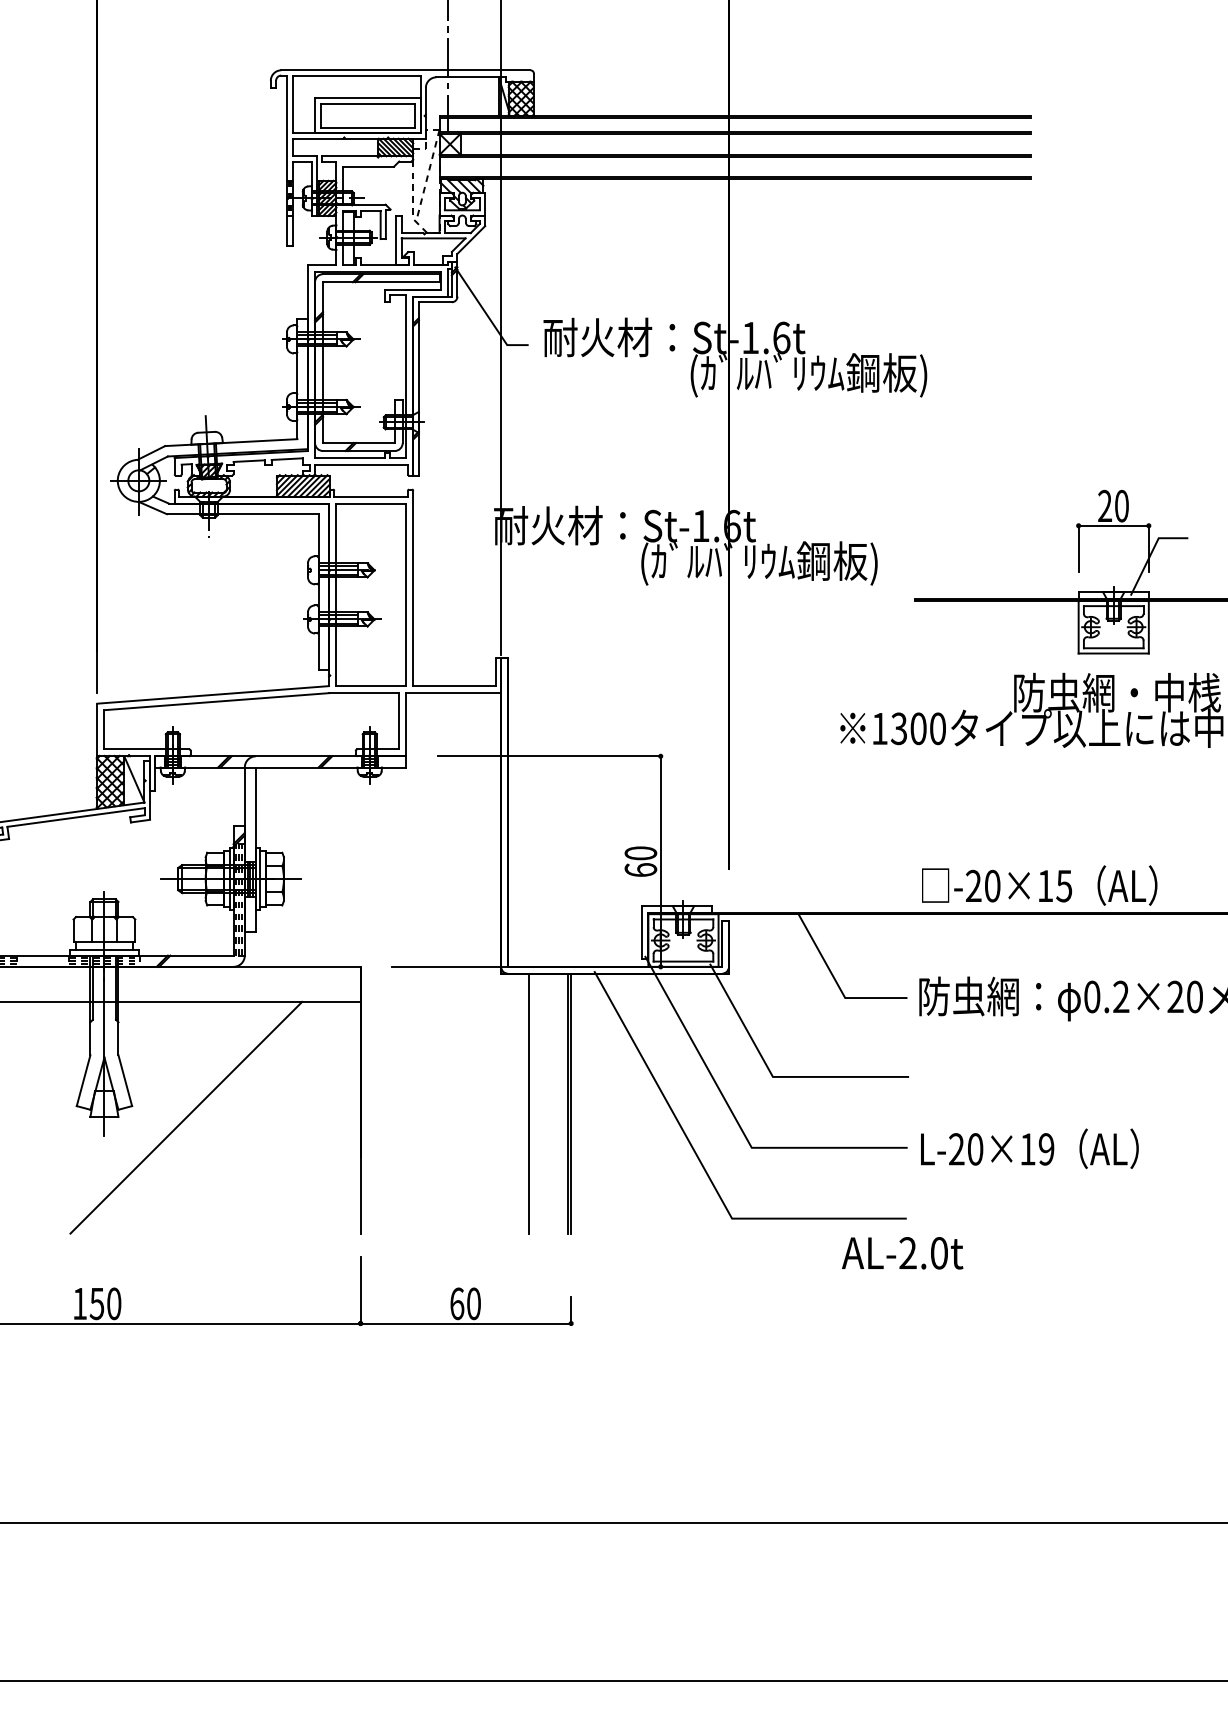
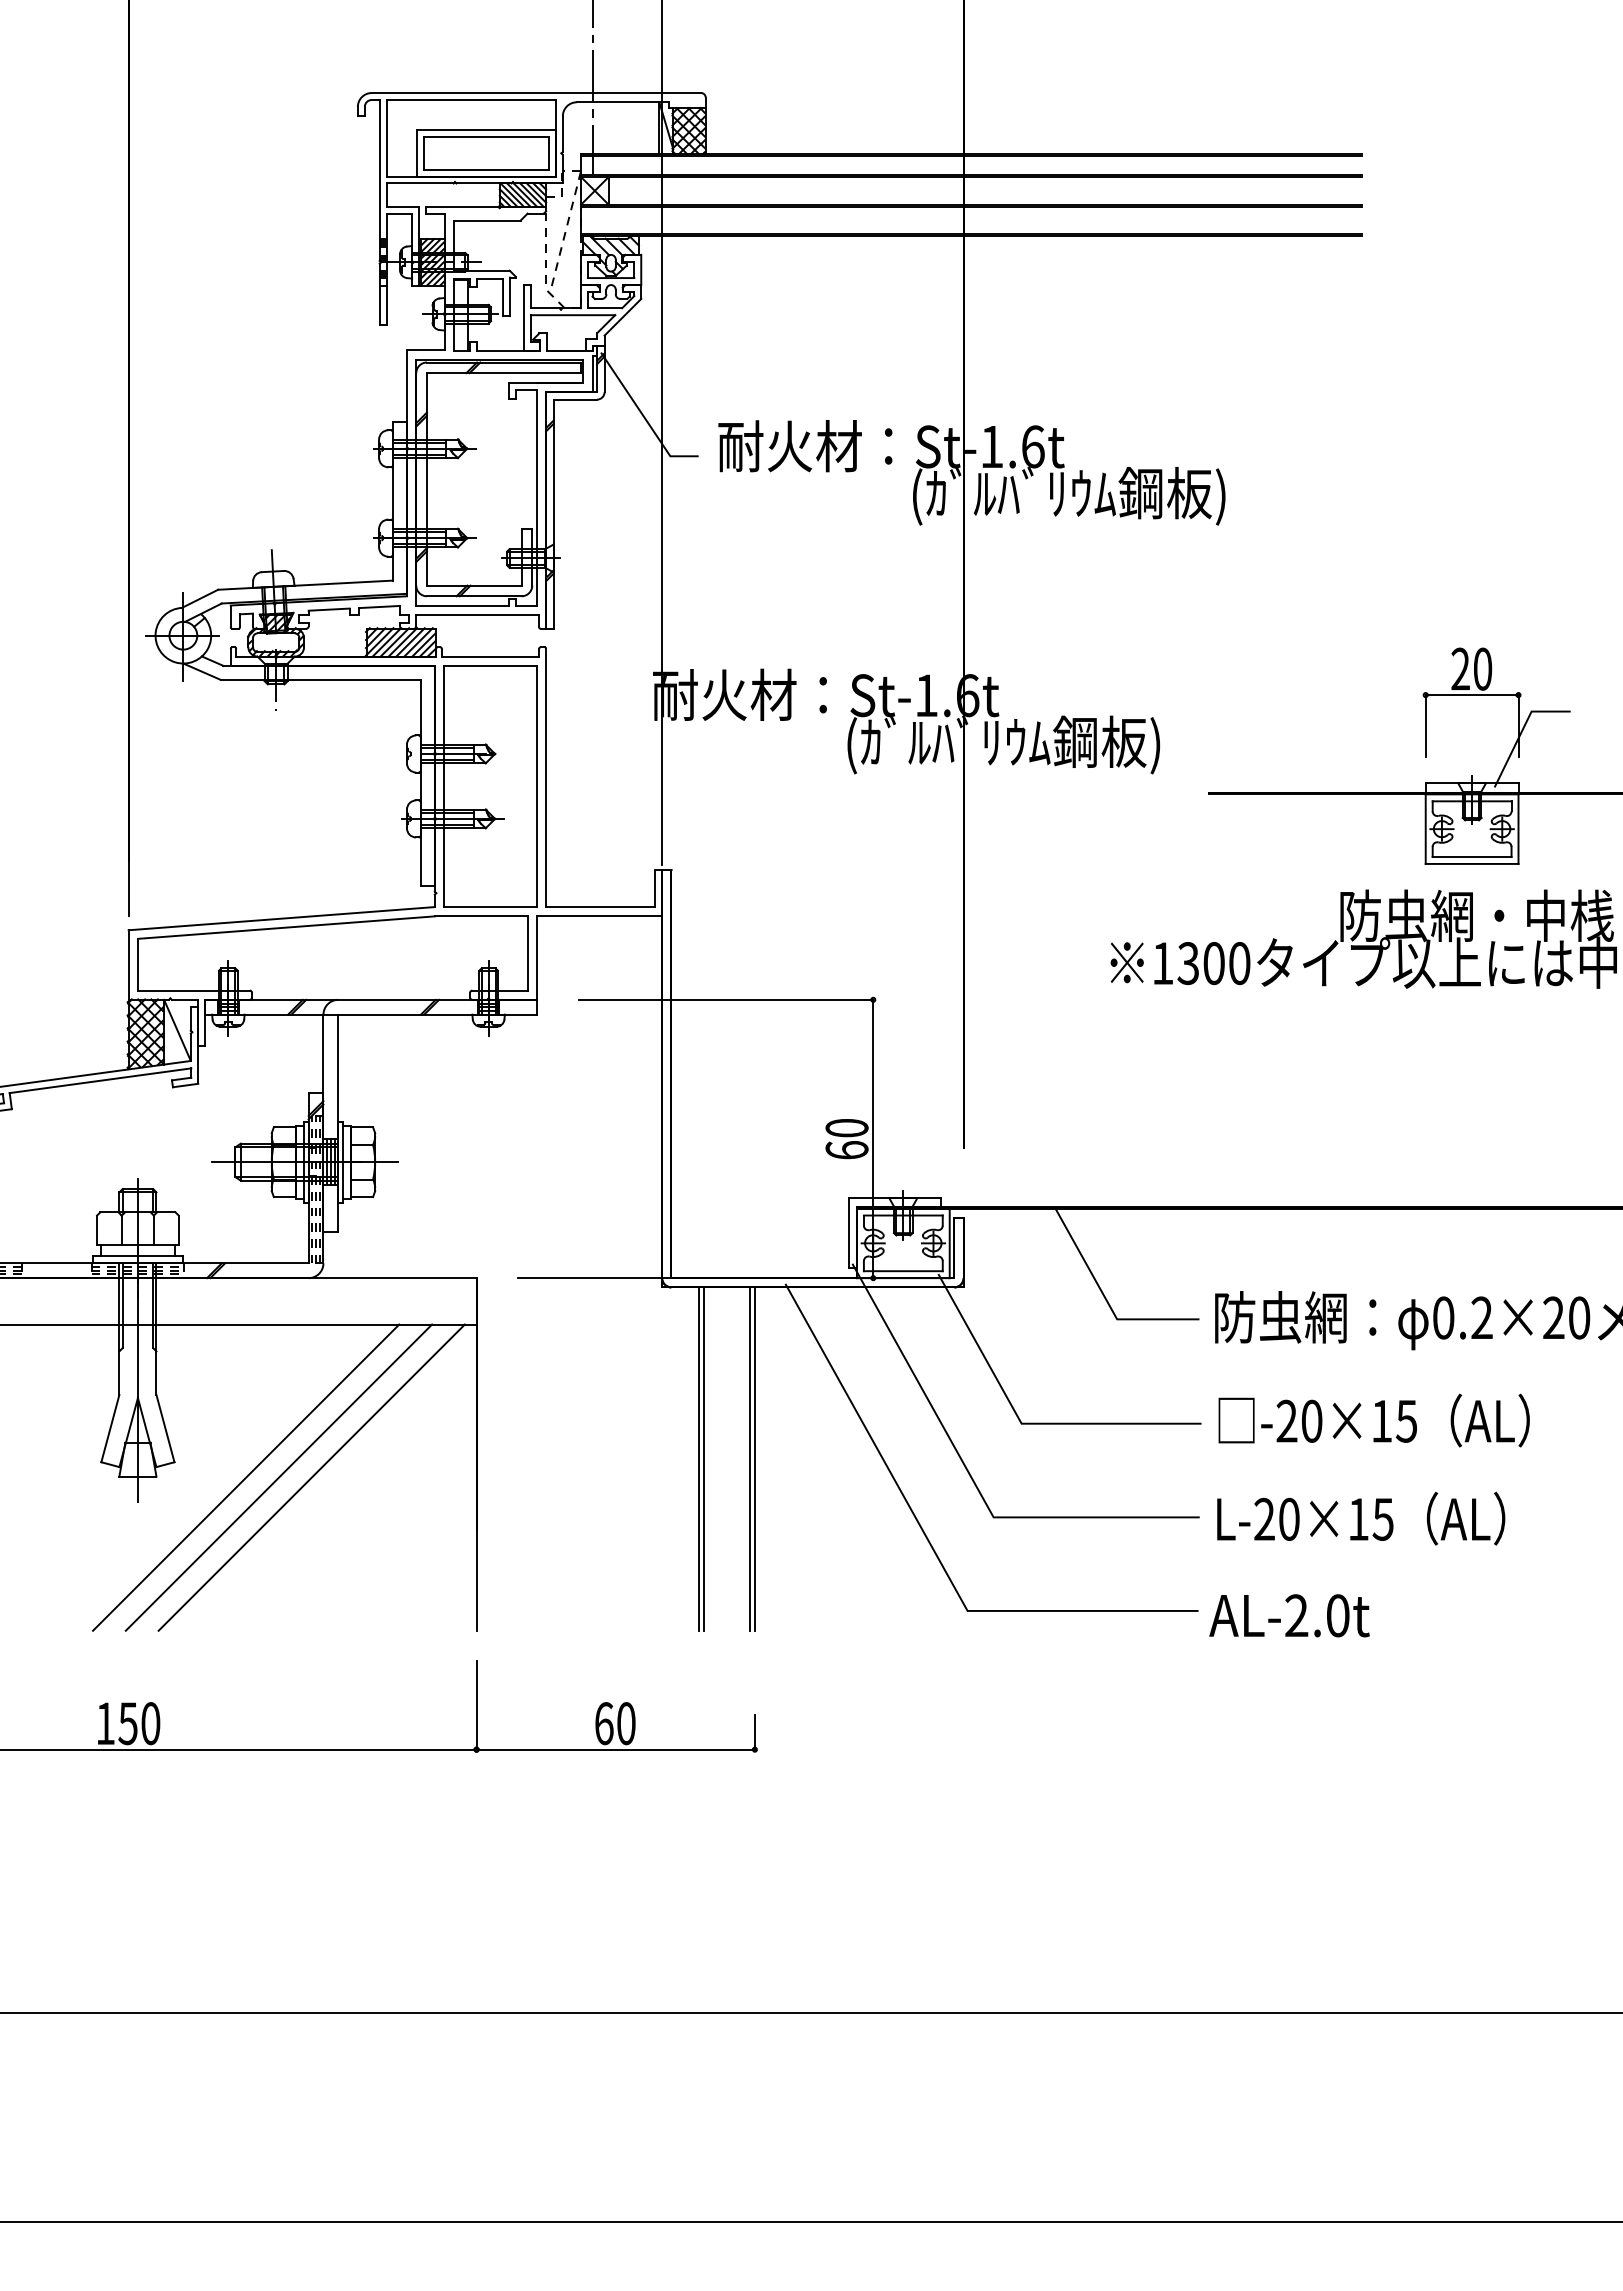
text: (1039, 885) -> (1373, 1420), moved
line: (532, 1103) -> (703, 1458), added
line: (210, 1117) -> (278, 1477), added
line: (235, 1117) -> (311, 1477), added
text: (1046, 1149) -> (1383, 1519), L-20×19 -> L-20×15
text: (902, 1253) -> (1289, 1616), moved

